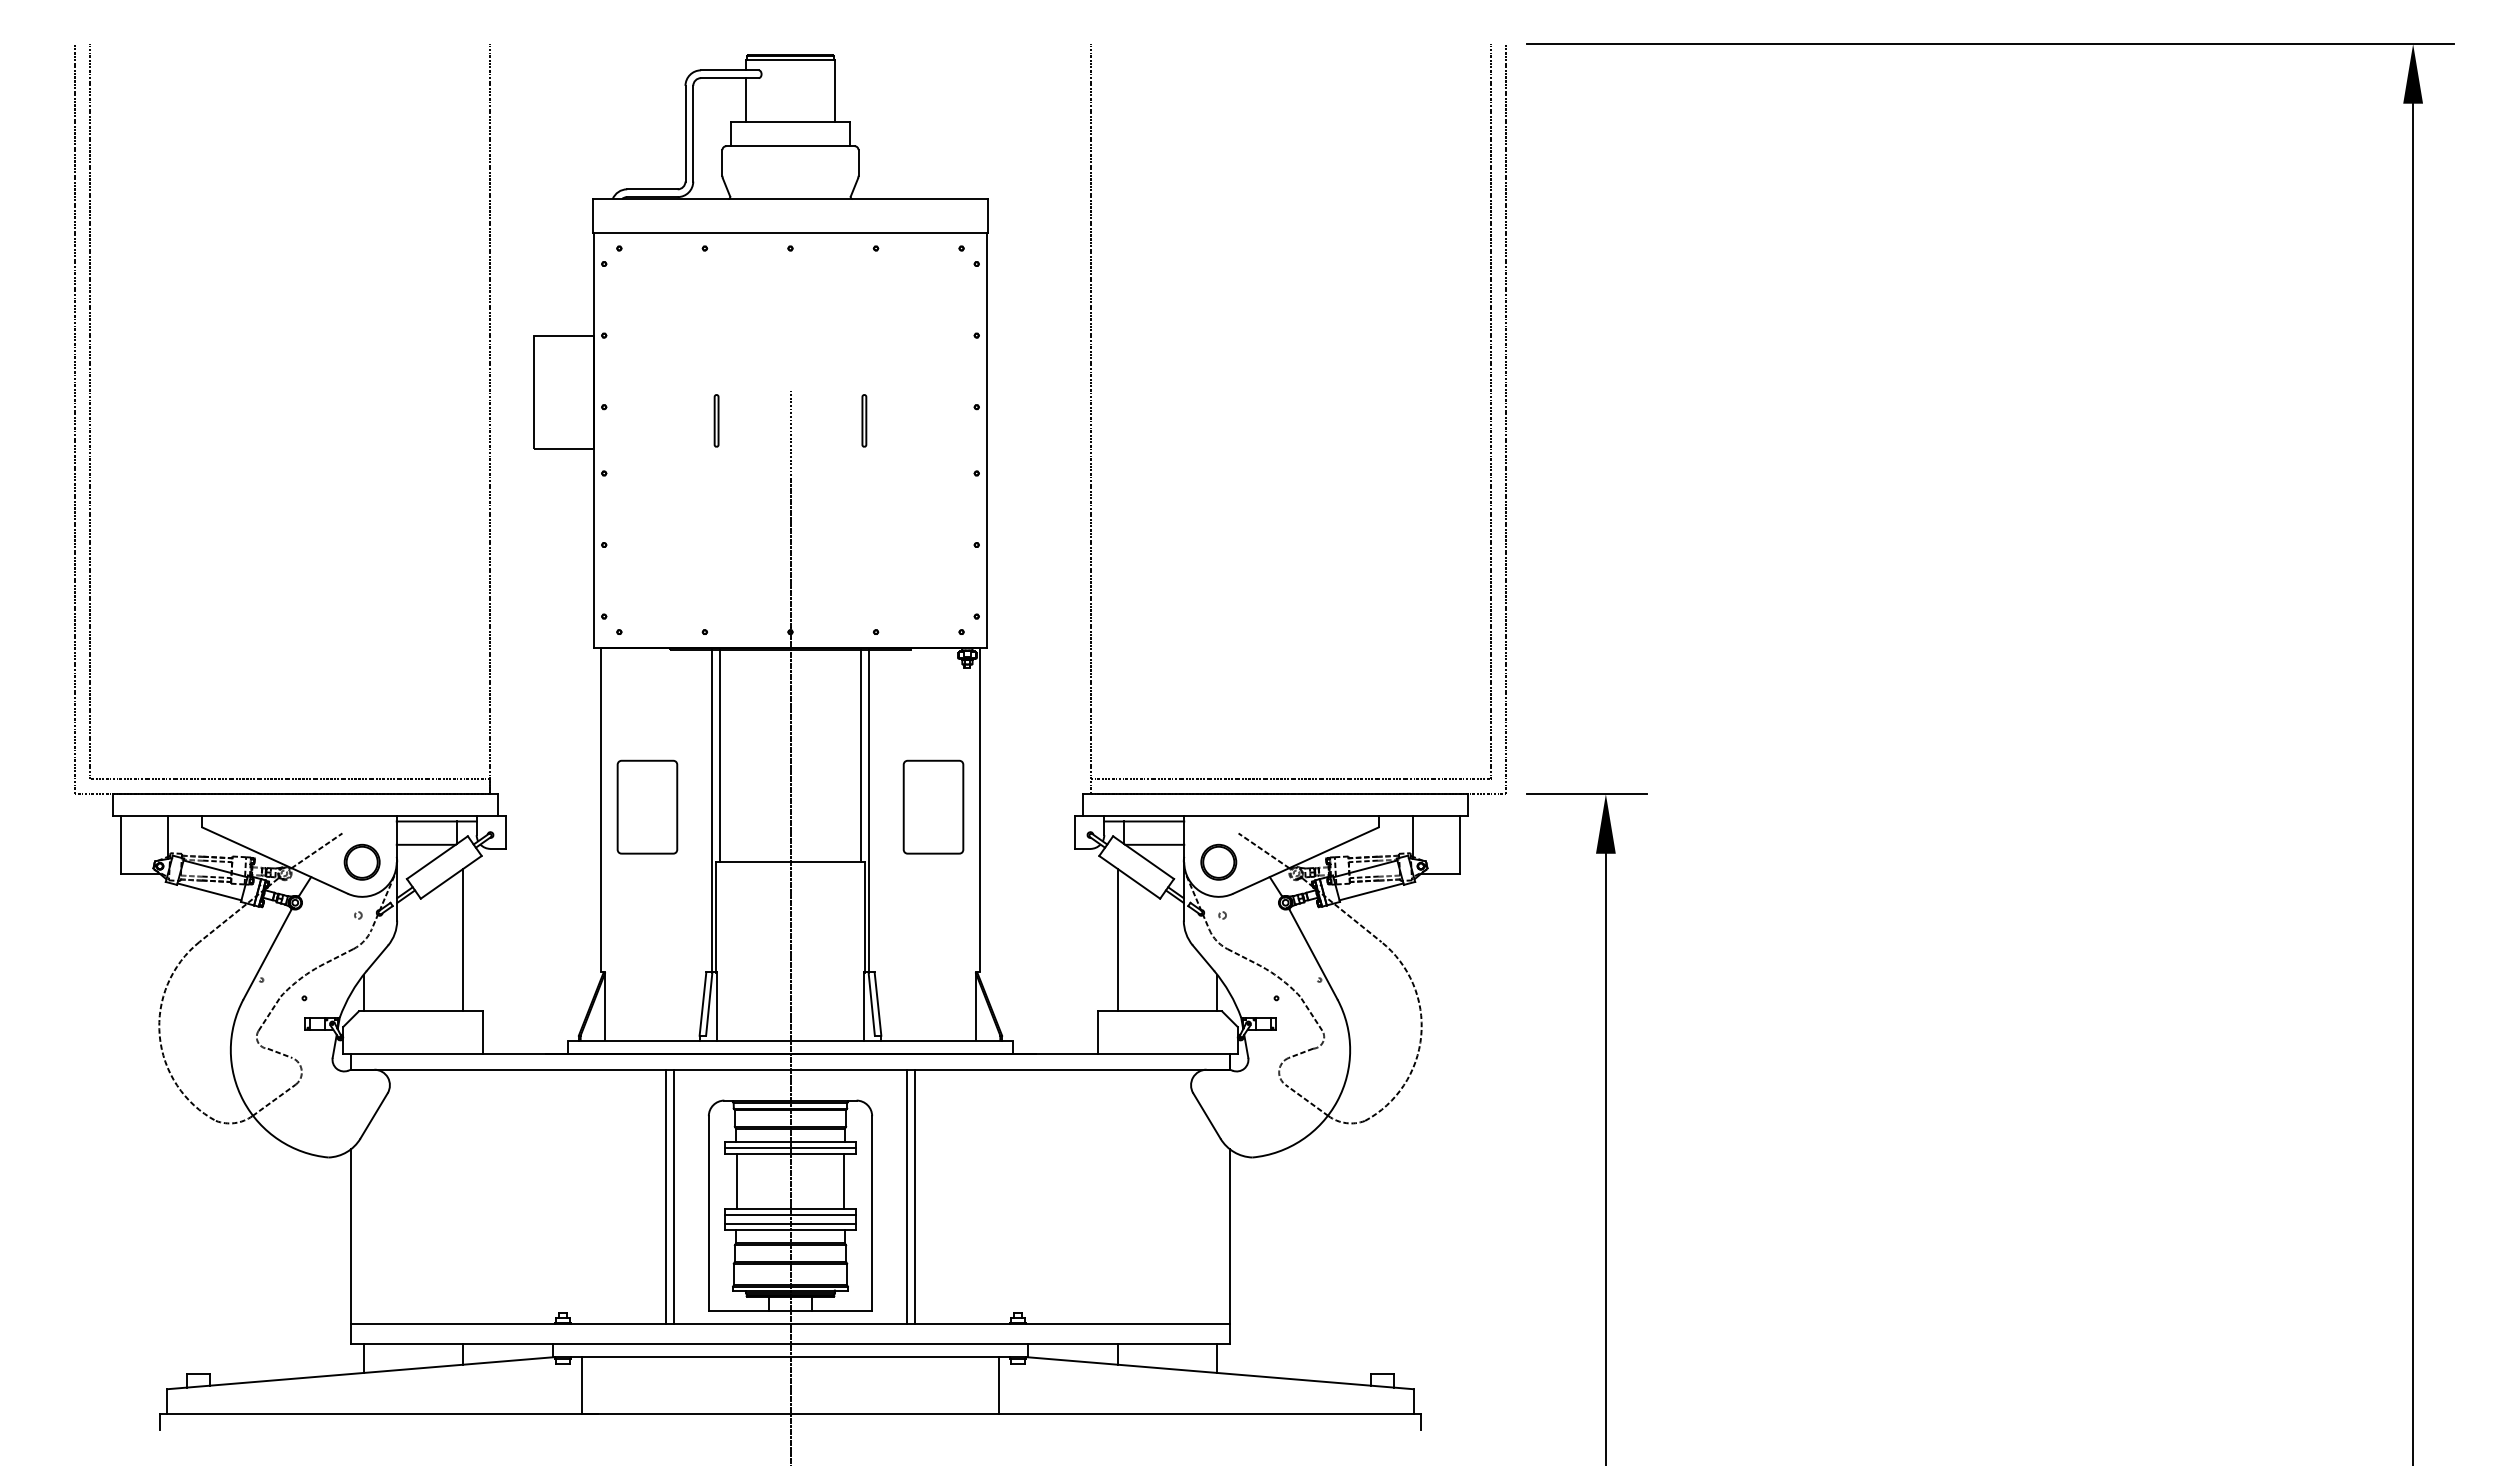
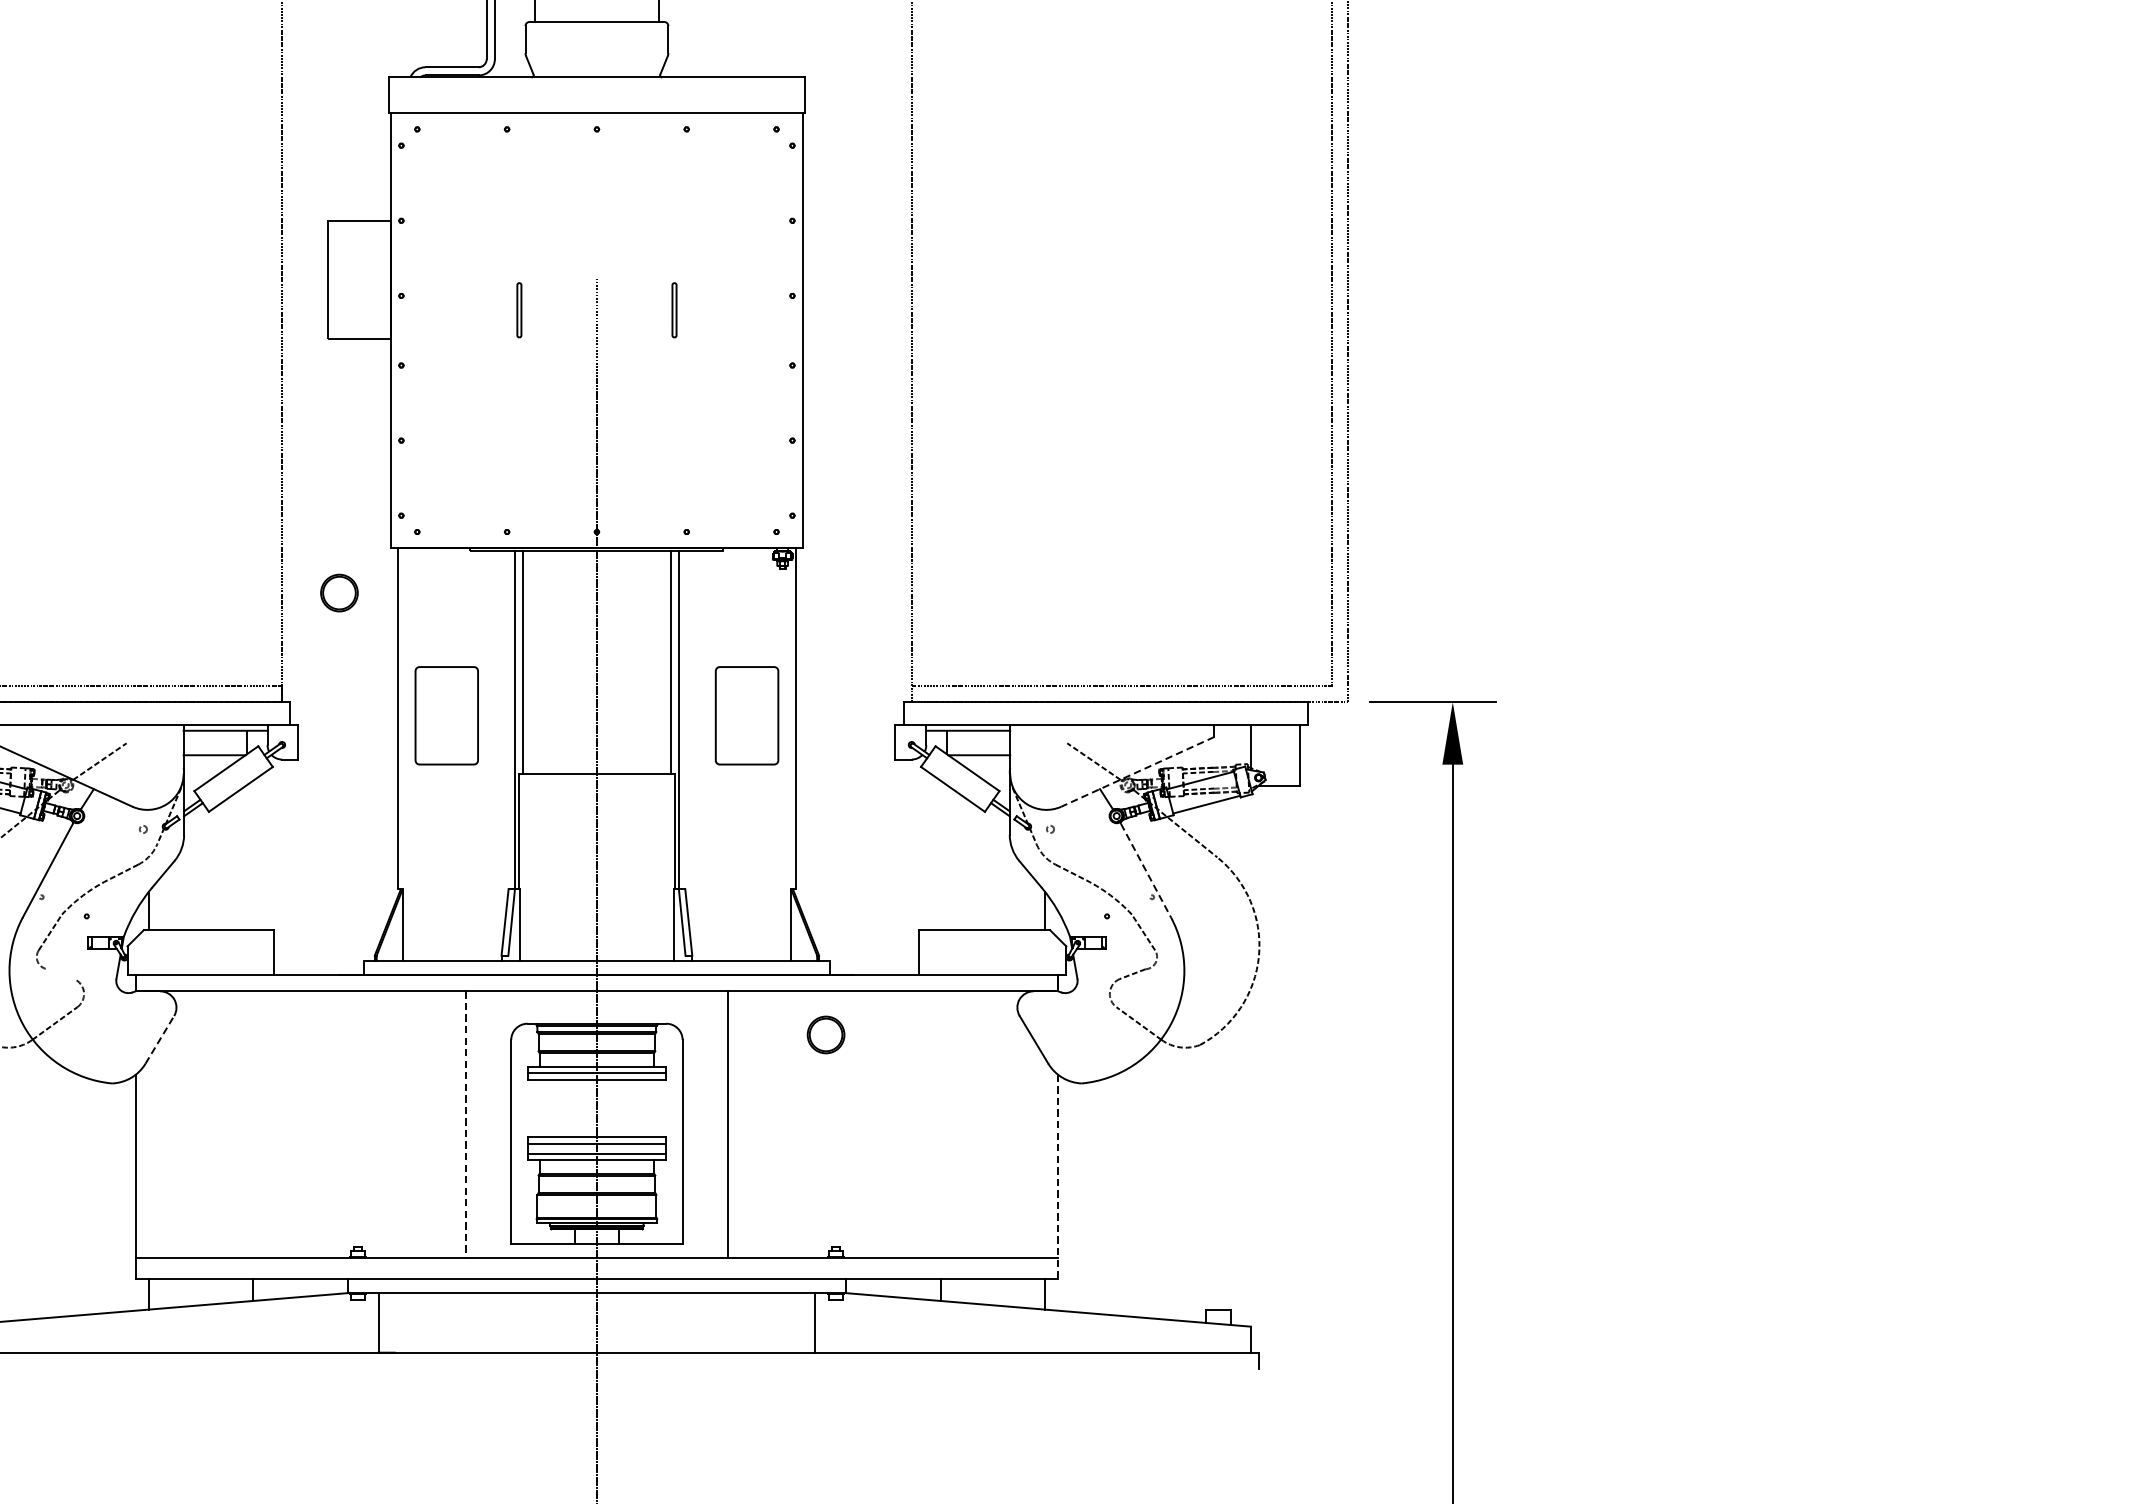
line: (1305, 860) -> (1137, 771), solid -> dashed
part: (361, 861) -> (338, 592), moved
part: (1218, 861) -> (825, 1034), moved
line: (462, 940) -> (252, 855), removed
line: (1118, 940) -> (941, 855), removed
line: (1313, 954) -> (1145, 870), solid -> dashed
line: (279, 1053) -> (60, 974), removed
line: (374, 1115) -> (160, 1039), solid -> dashed
line: (736, 1181) -> (540, 1108), removed
line: (844, 1181) -> (653, 1108), removed
line: (673, 1196) -> (474, 1124), removed
line: (907, 1196) -> (719, 1124), removed
line: (666, 1197) -> (466, 1125), solid -> dashed
line: (1229, 1246) -> (1057, 1176), solid -> dashed

